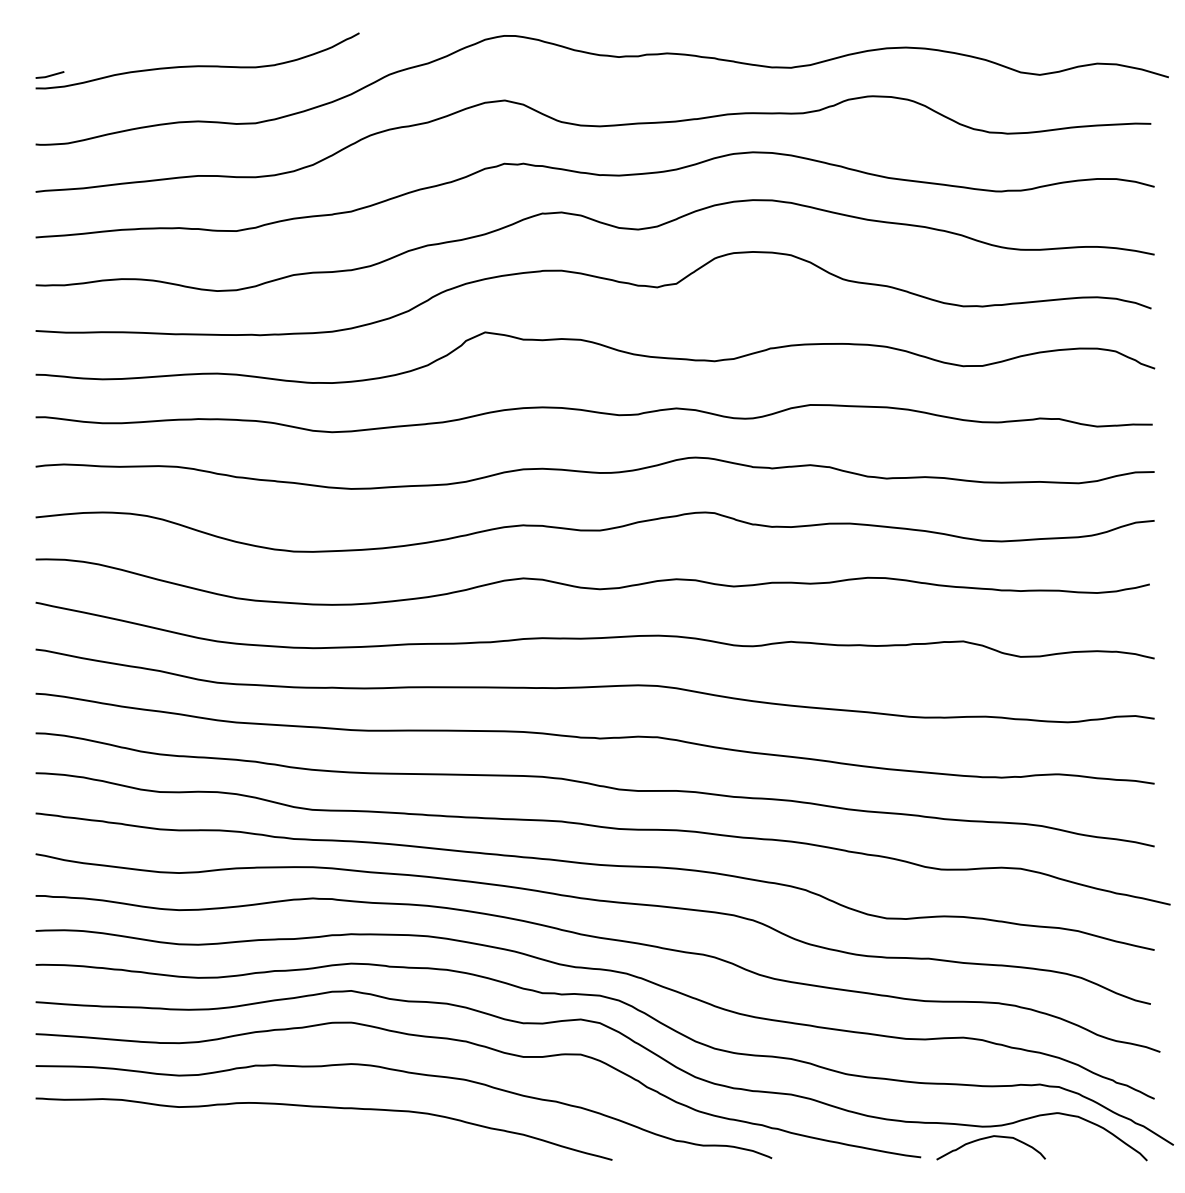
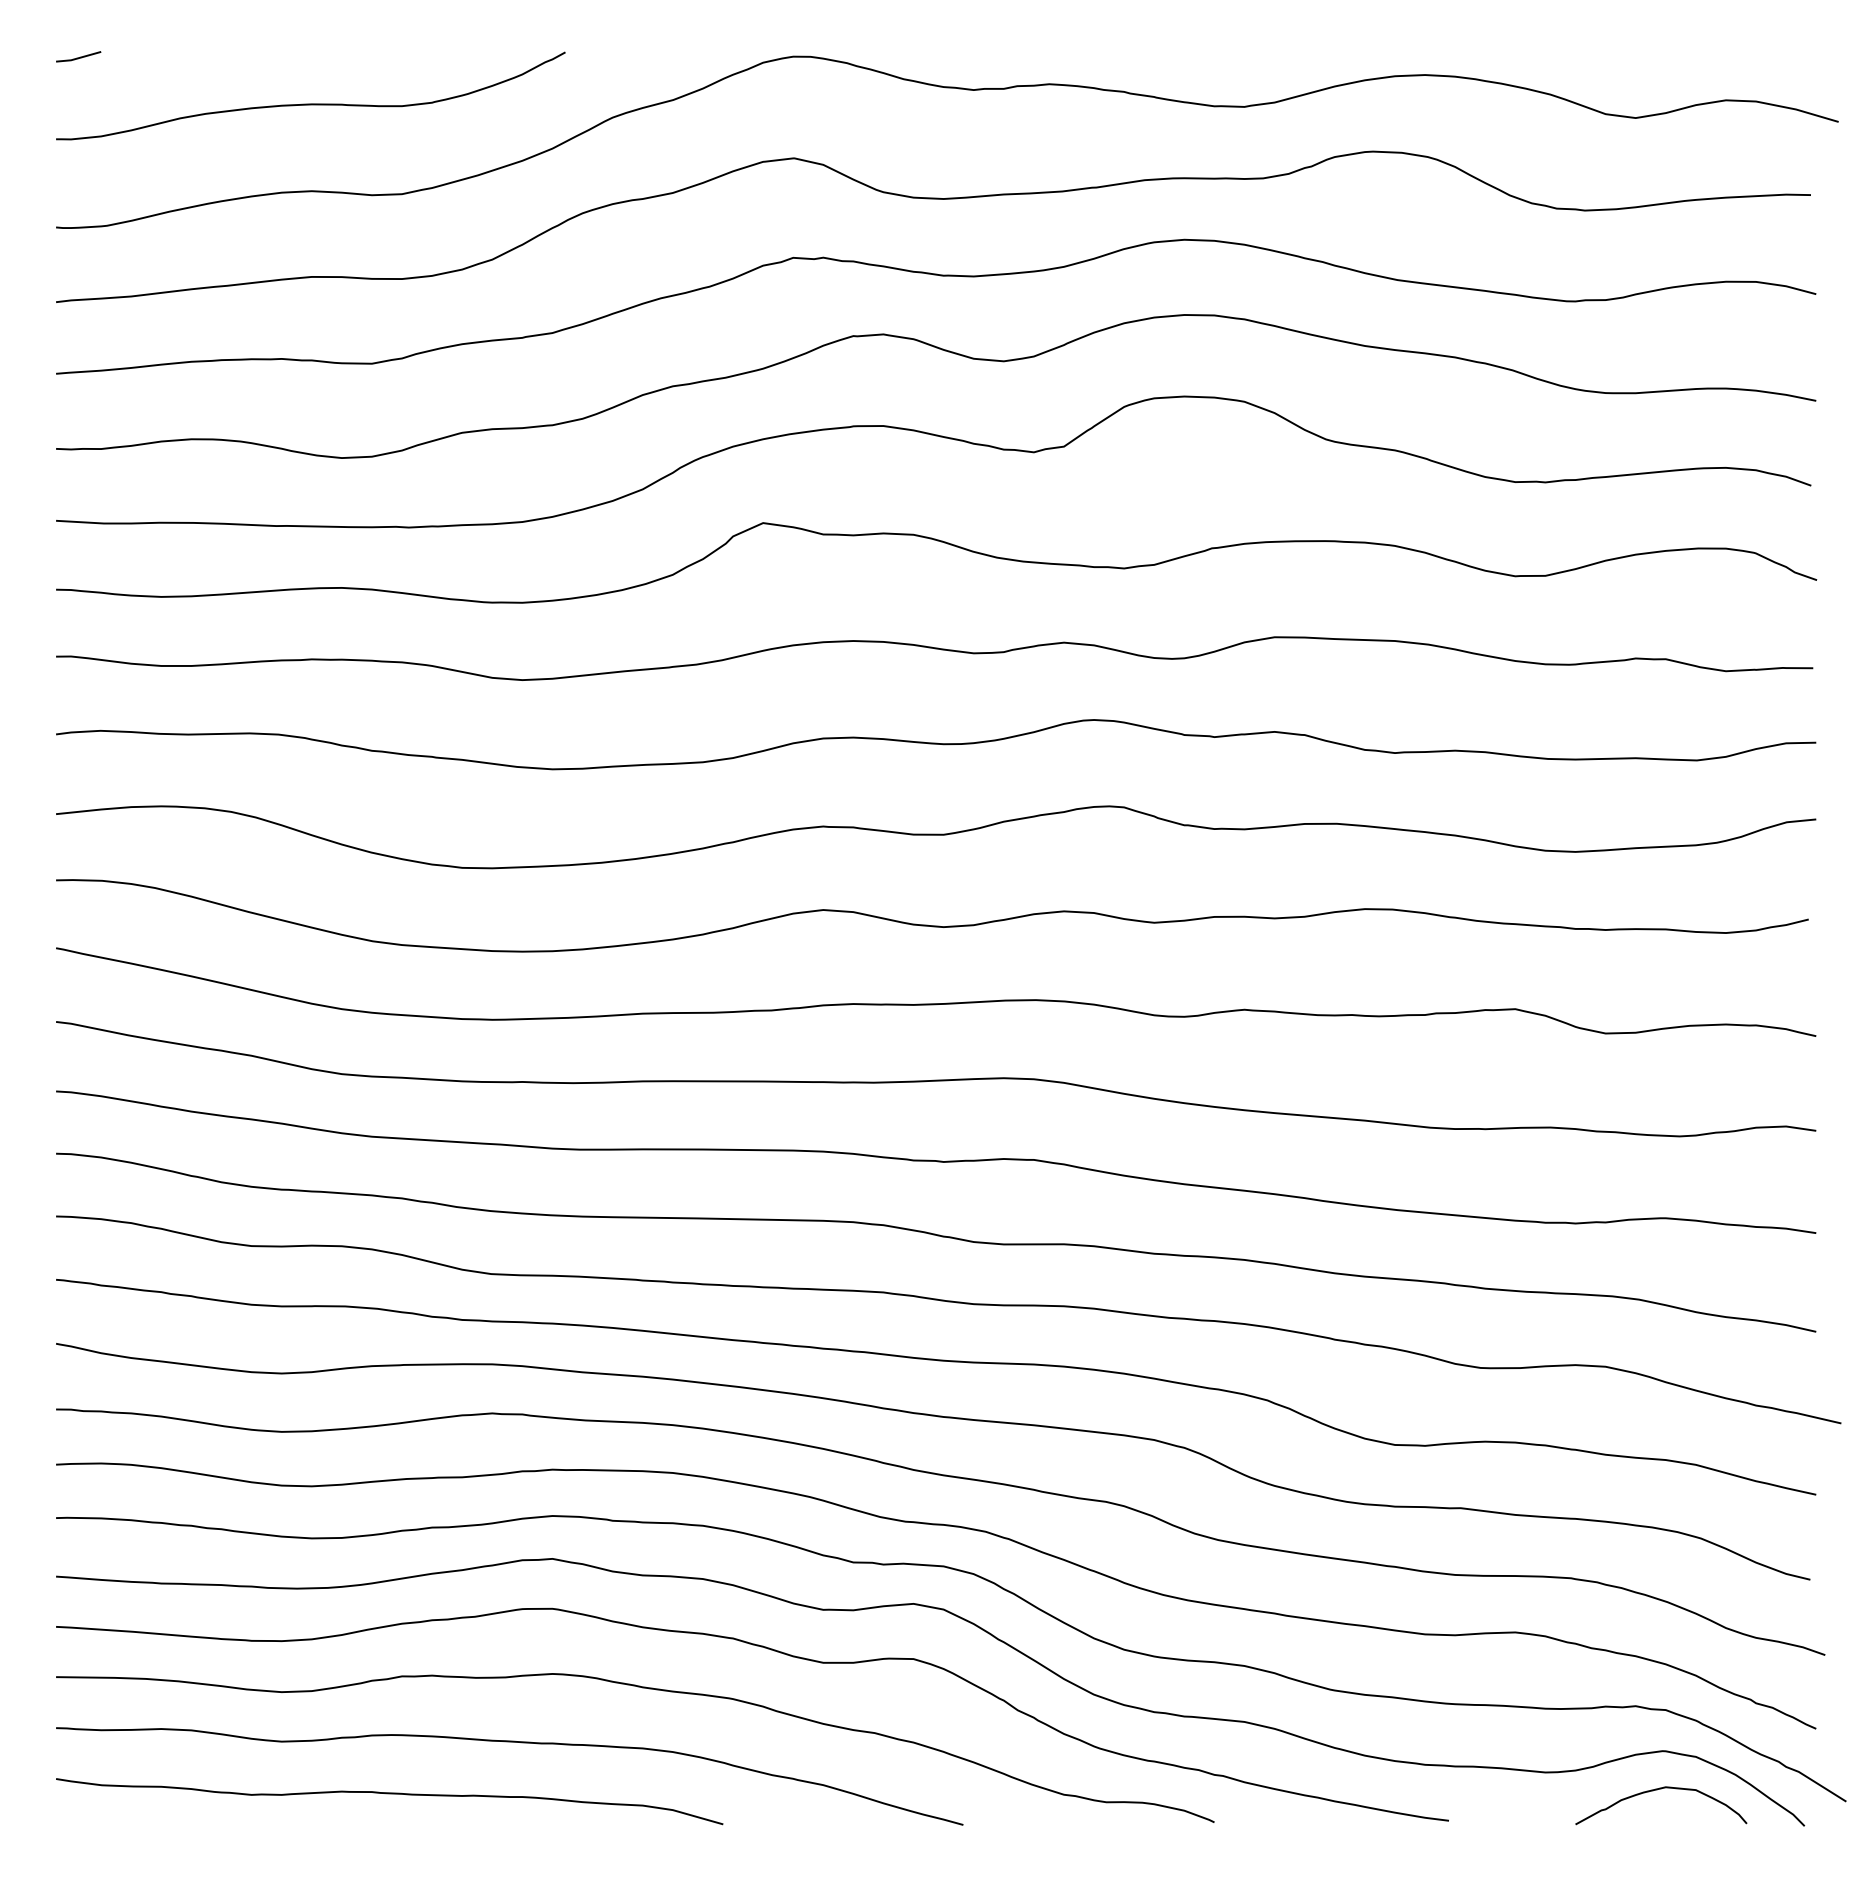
line: (50, 74) -> (79, 56), moved
curve: (989, 1138) -> (1658, 1791), moved
curve: (247, 1140) -> (389, 1794), added

